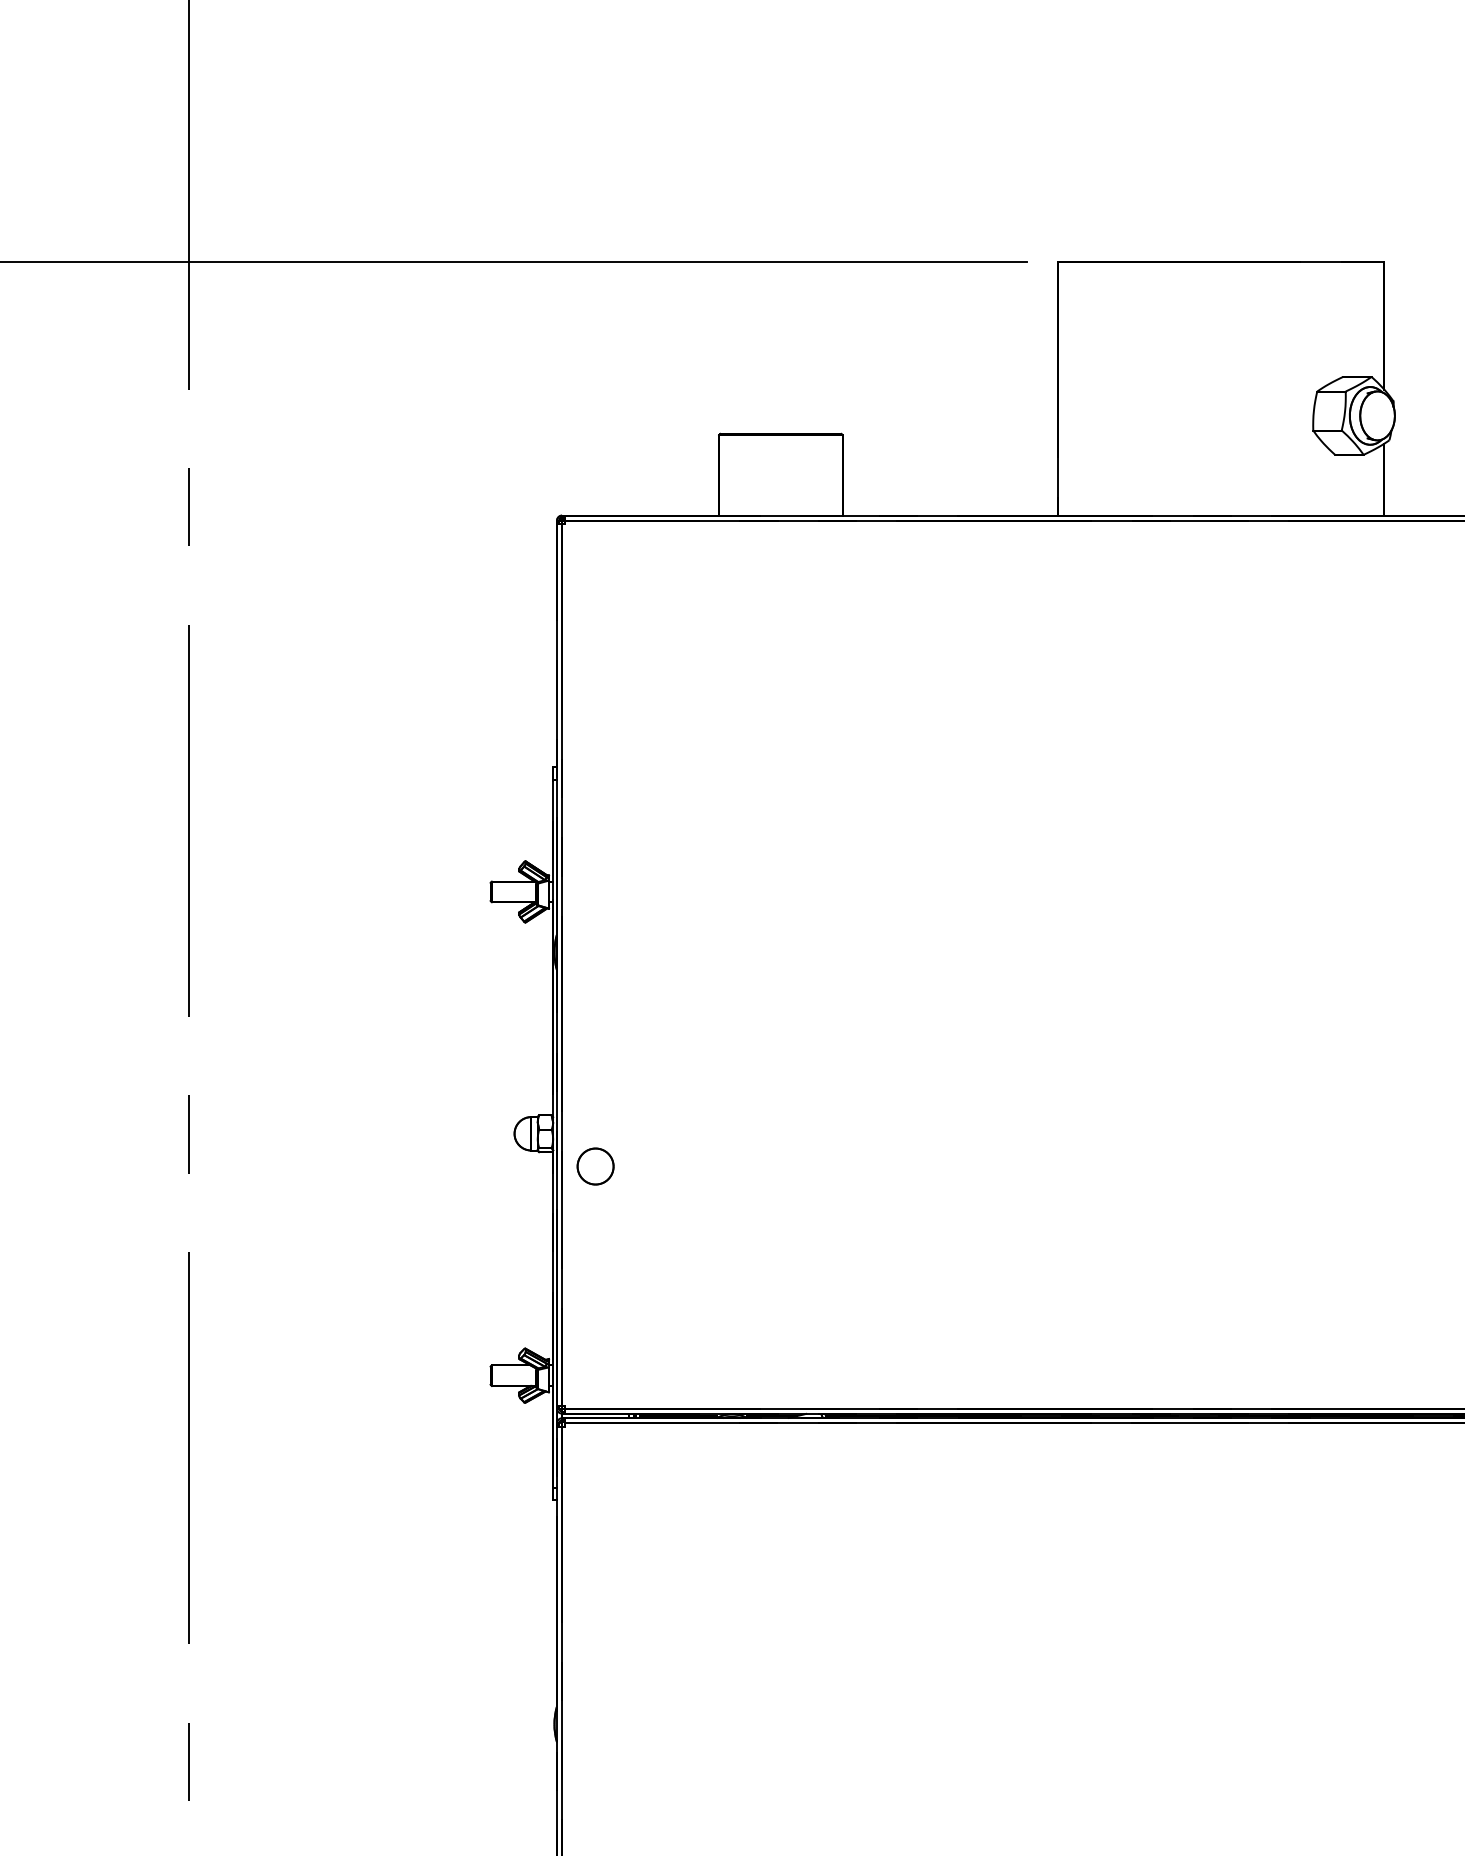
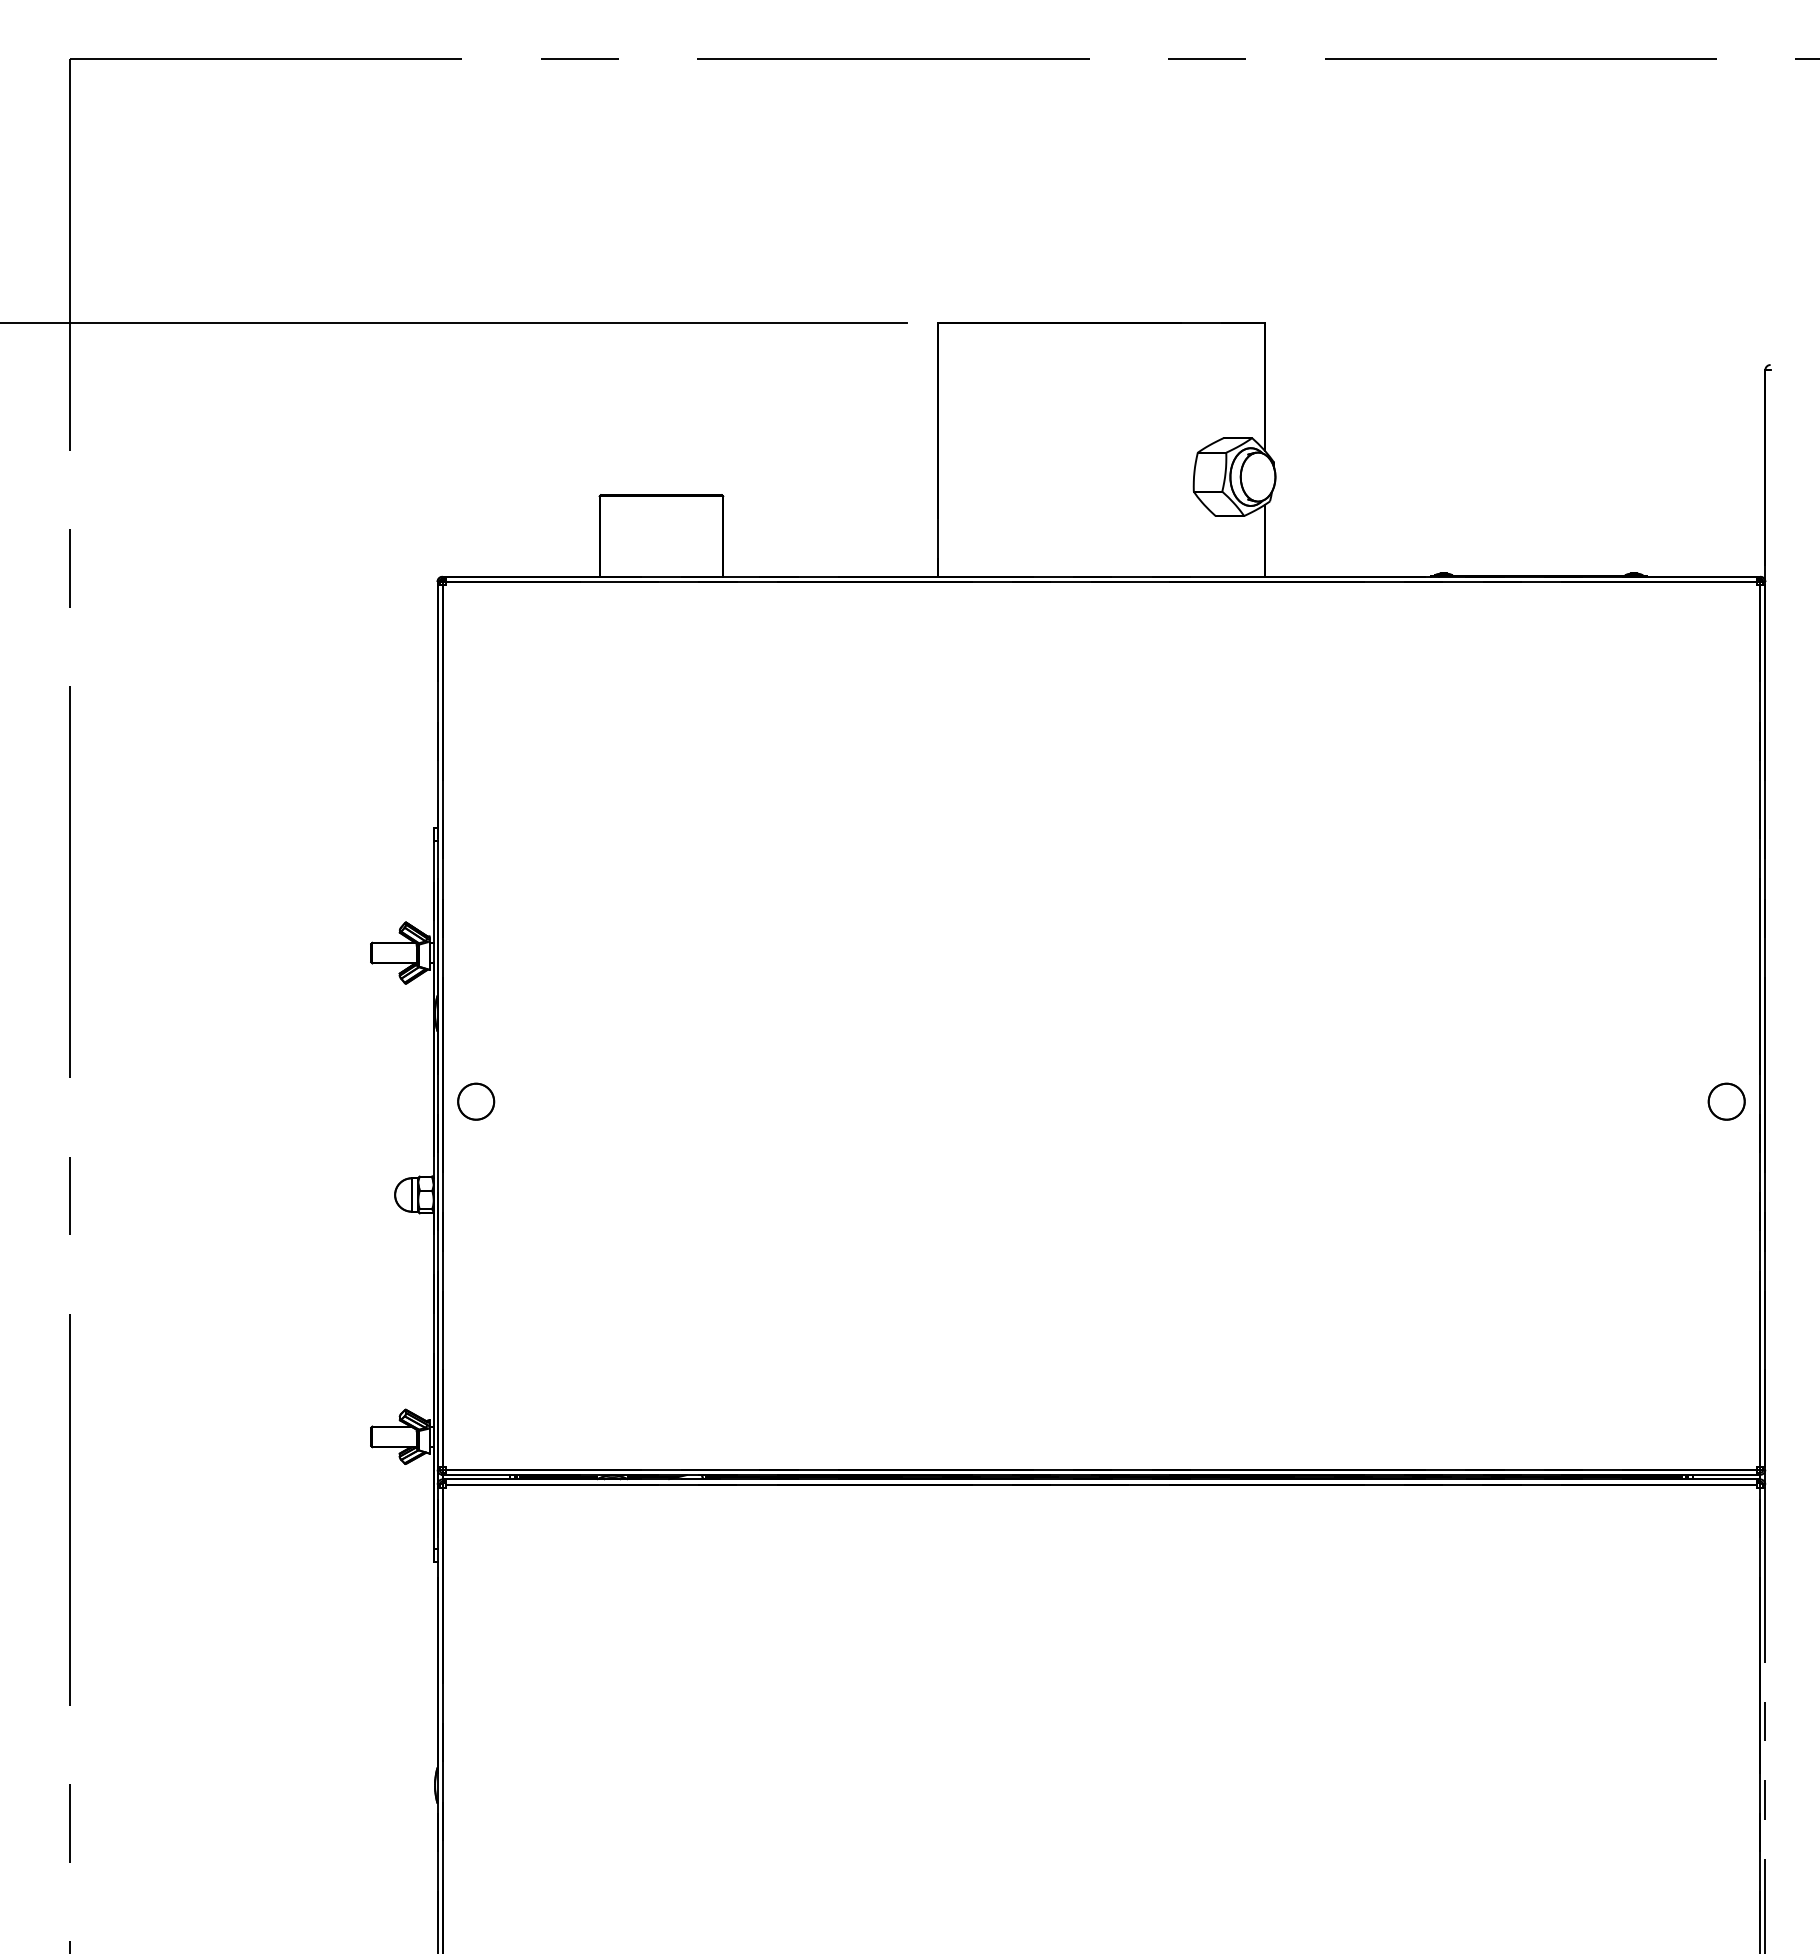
circle: (595, 1166) -> (476, 1101), moved

